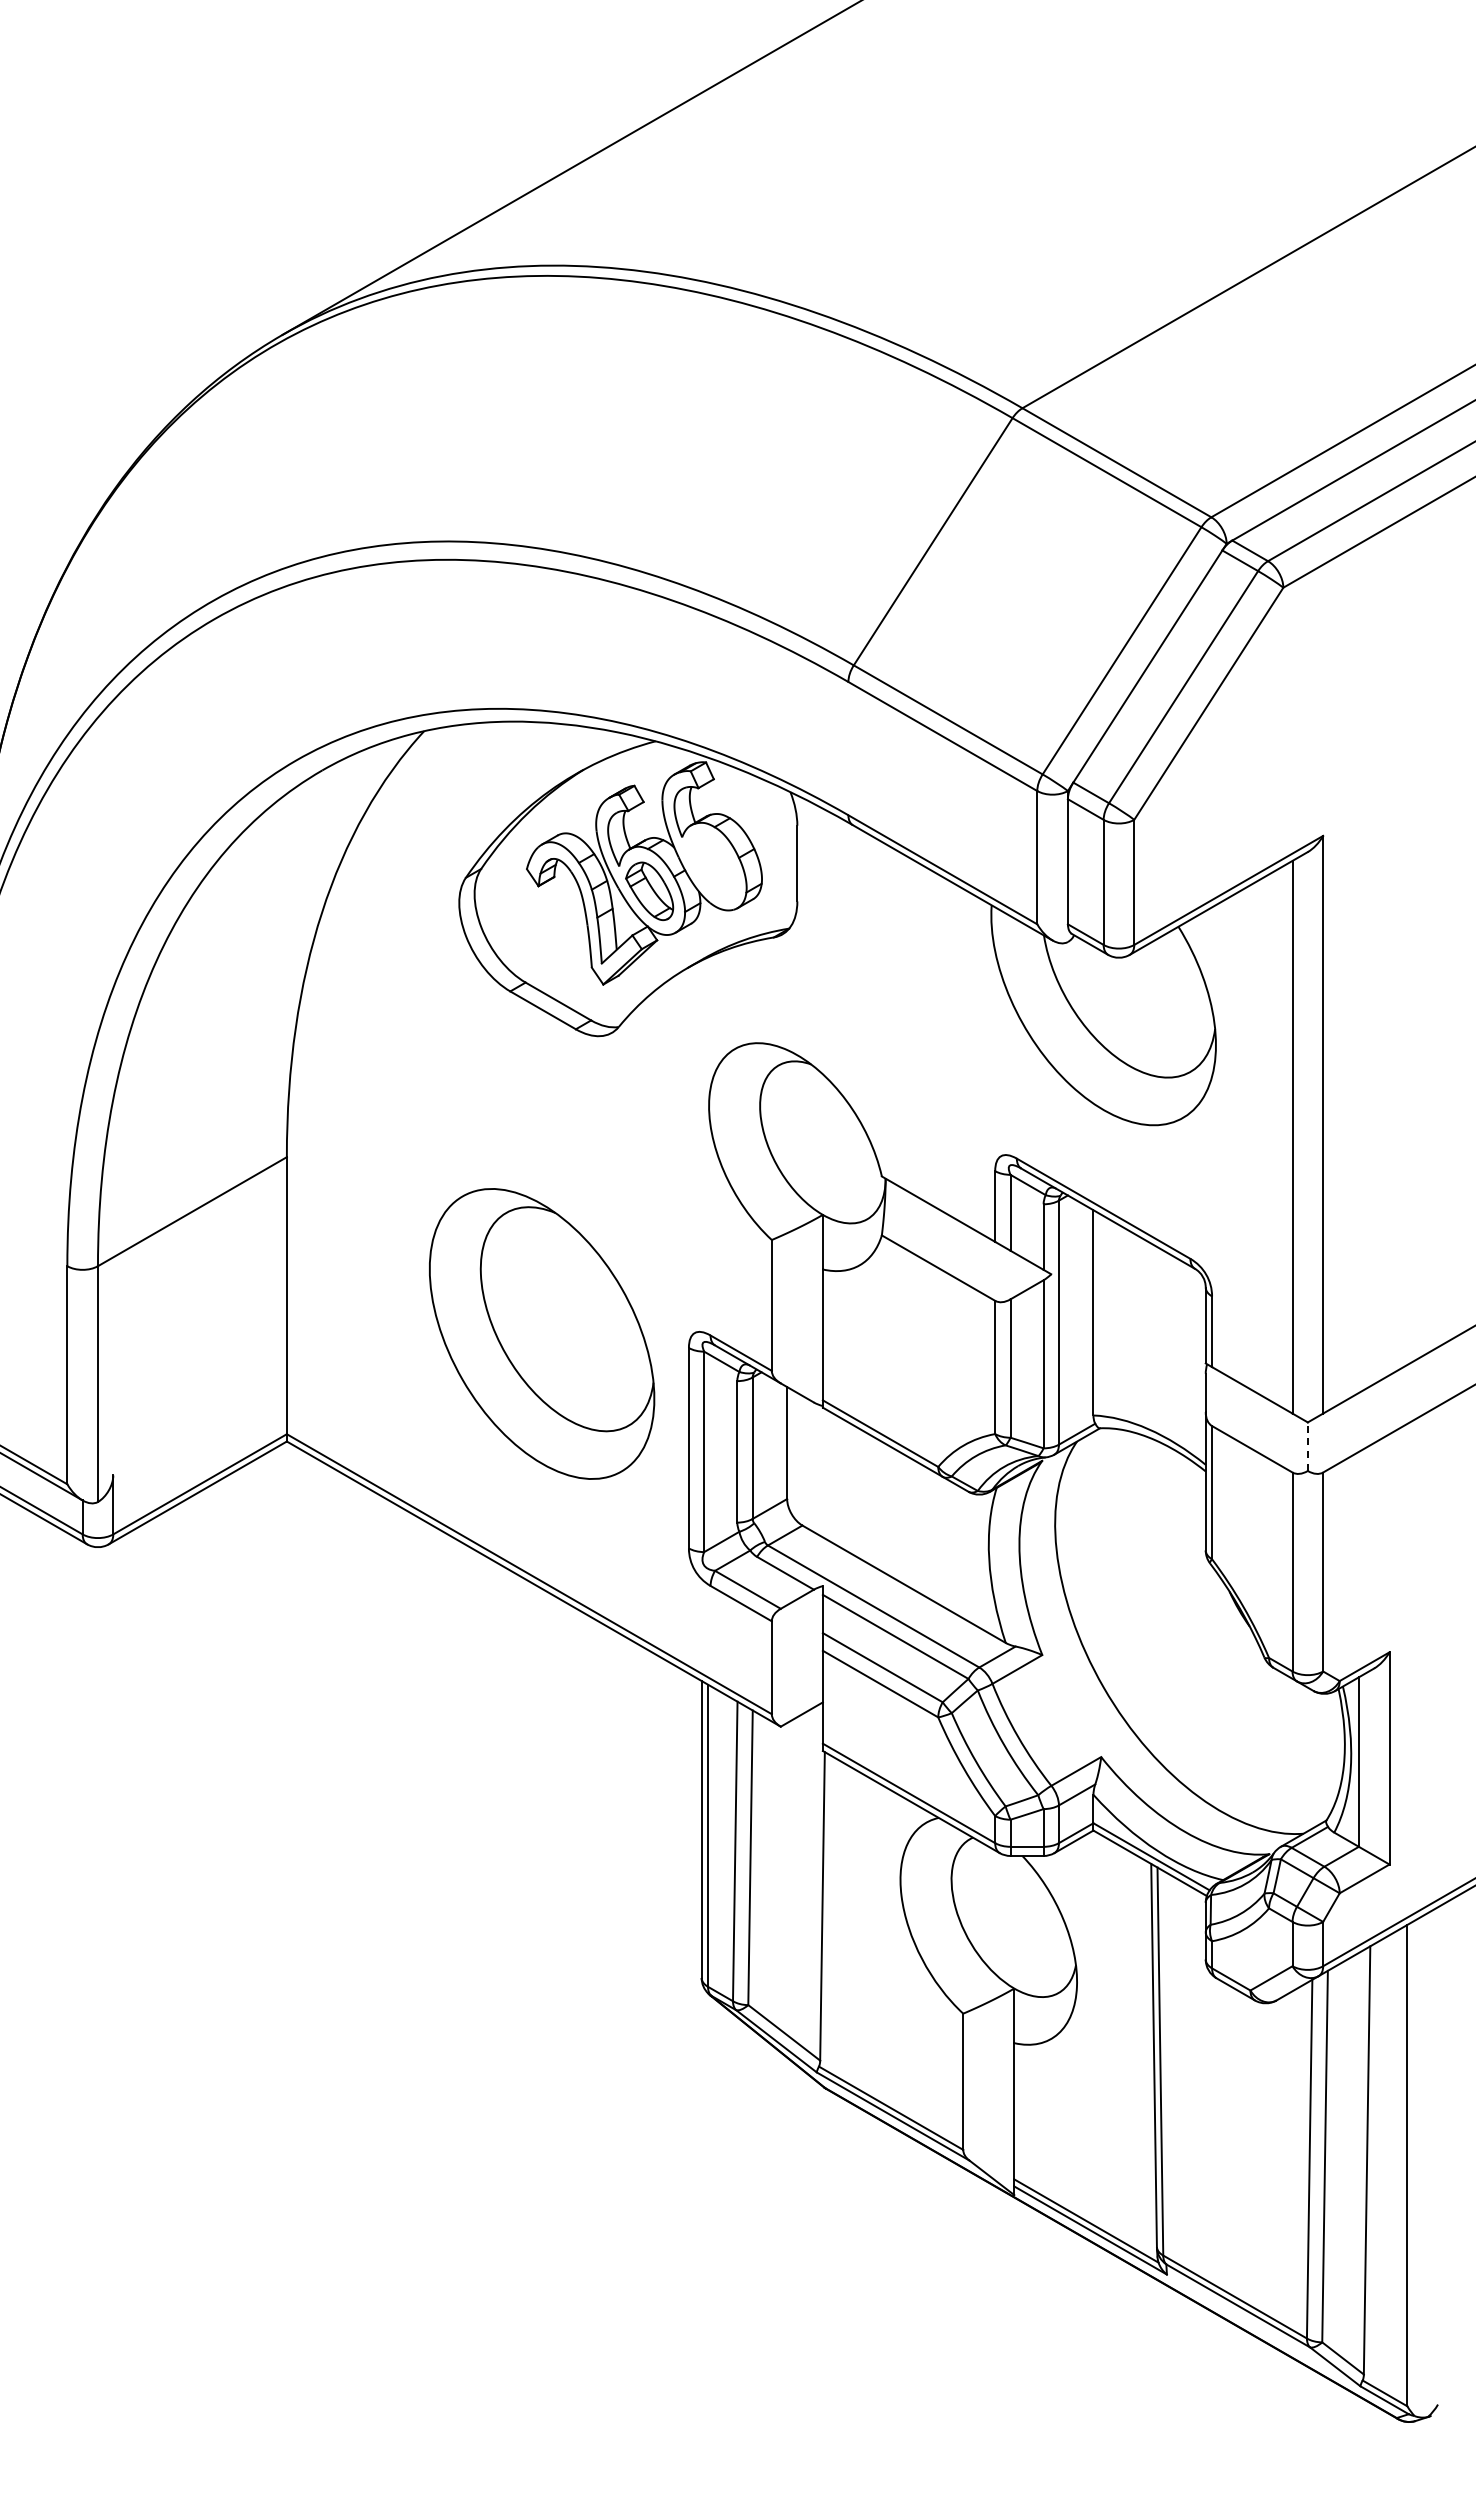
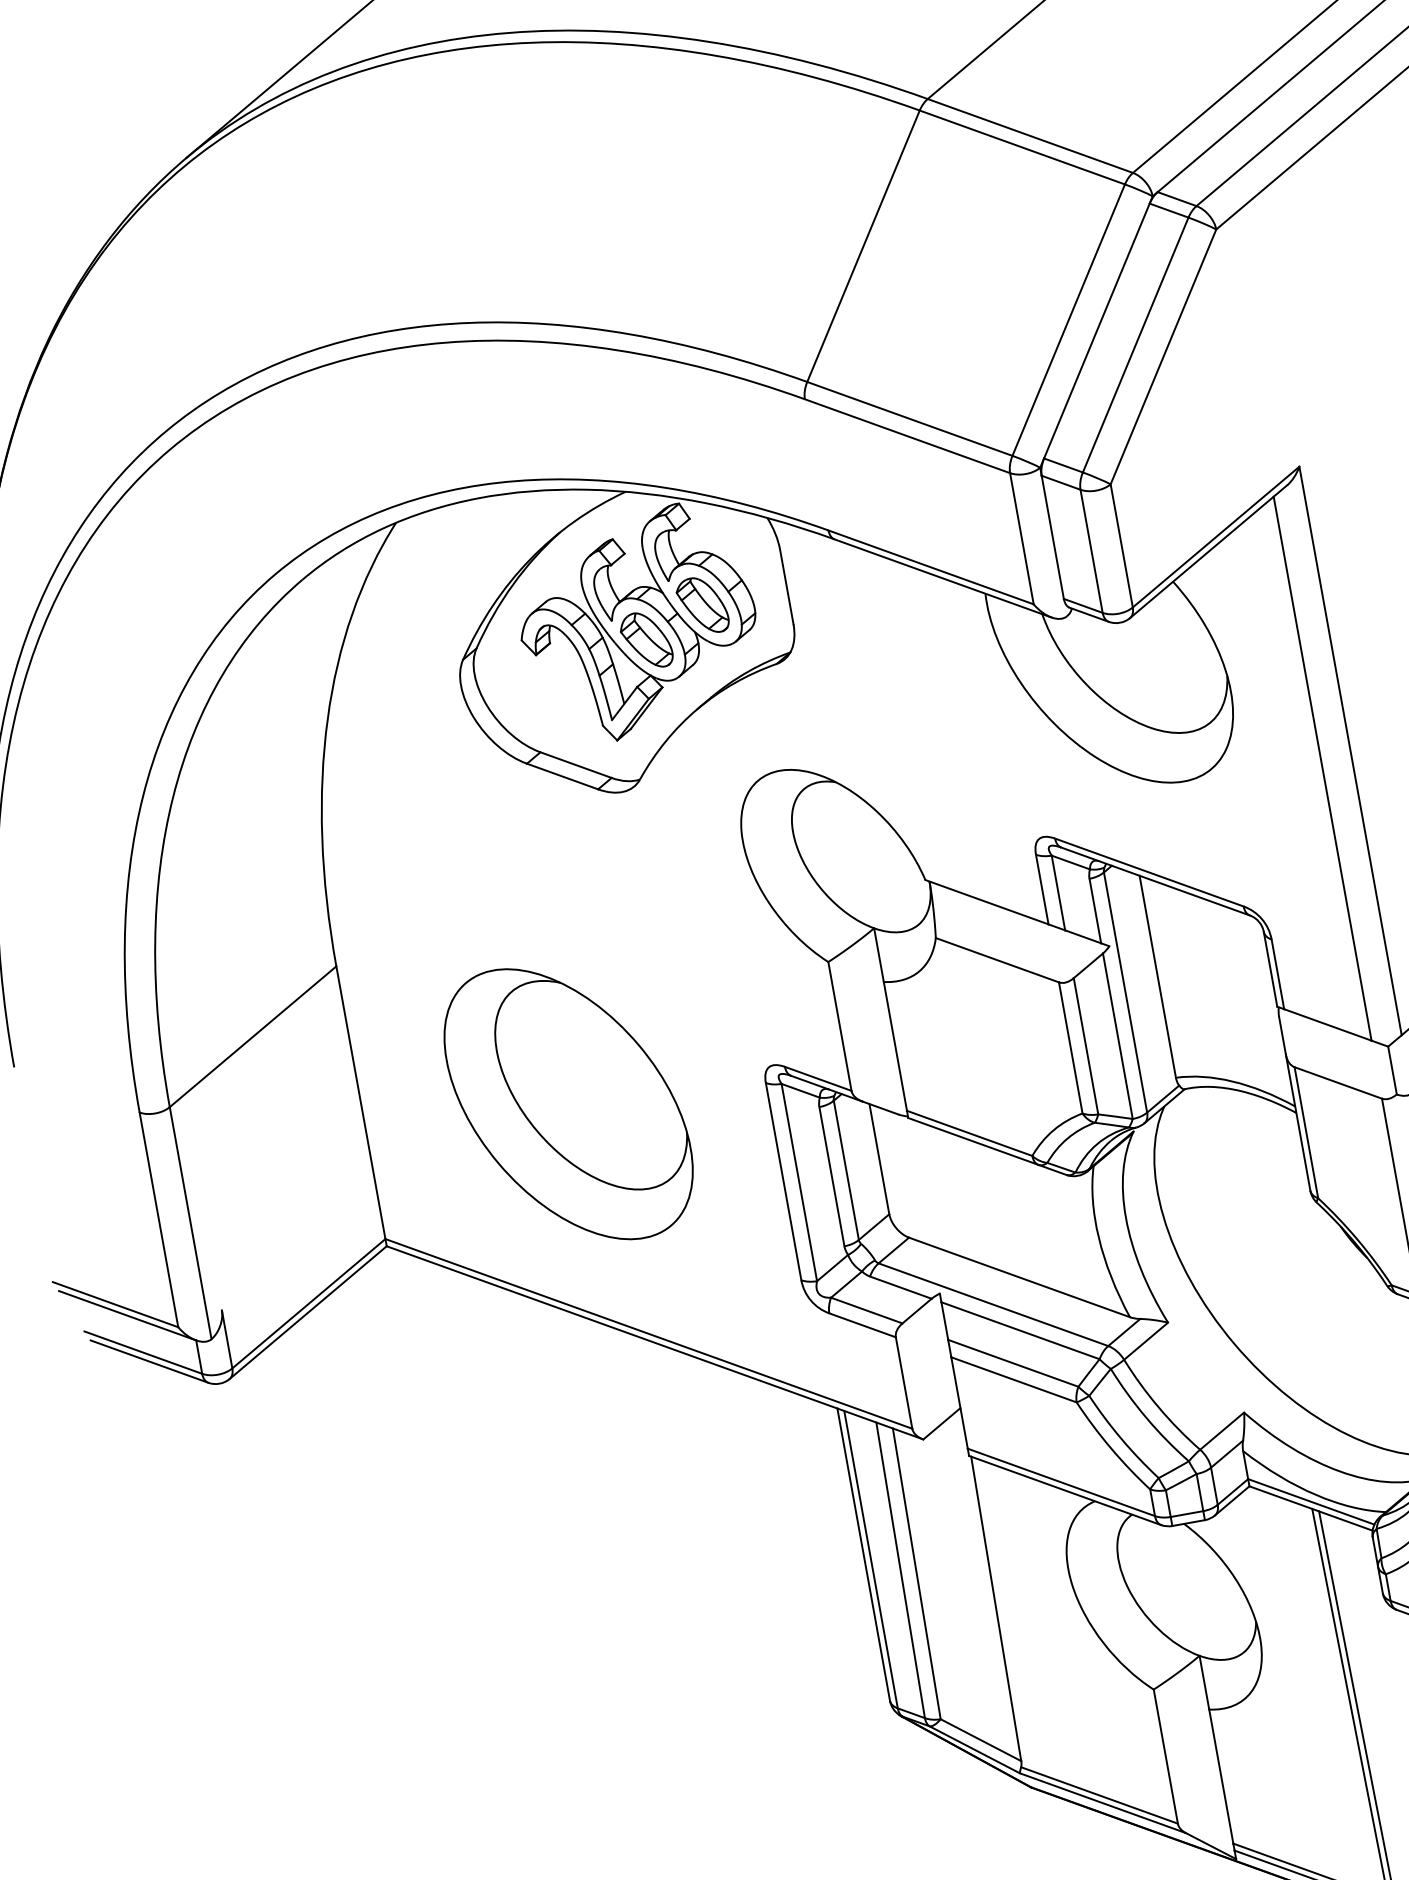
part: (711, 866) -> (702, 605), added
part: (542, 1333) -> (568, 1103), moved
line: (1307, 1446) -> (1392, 1070), dashed -> solid

